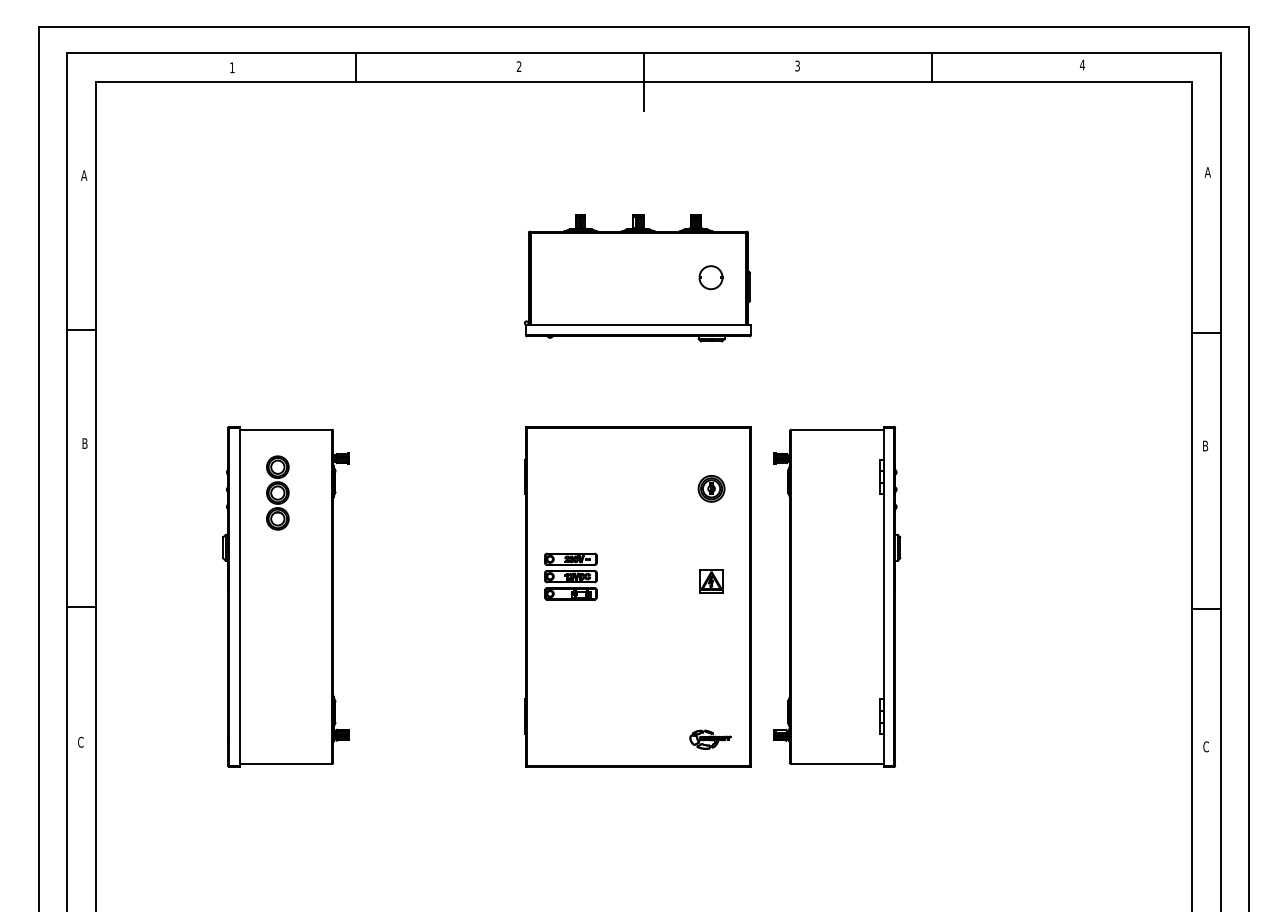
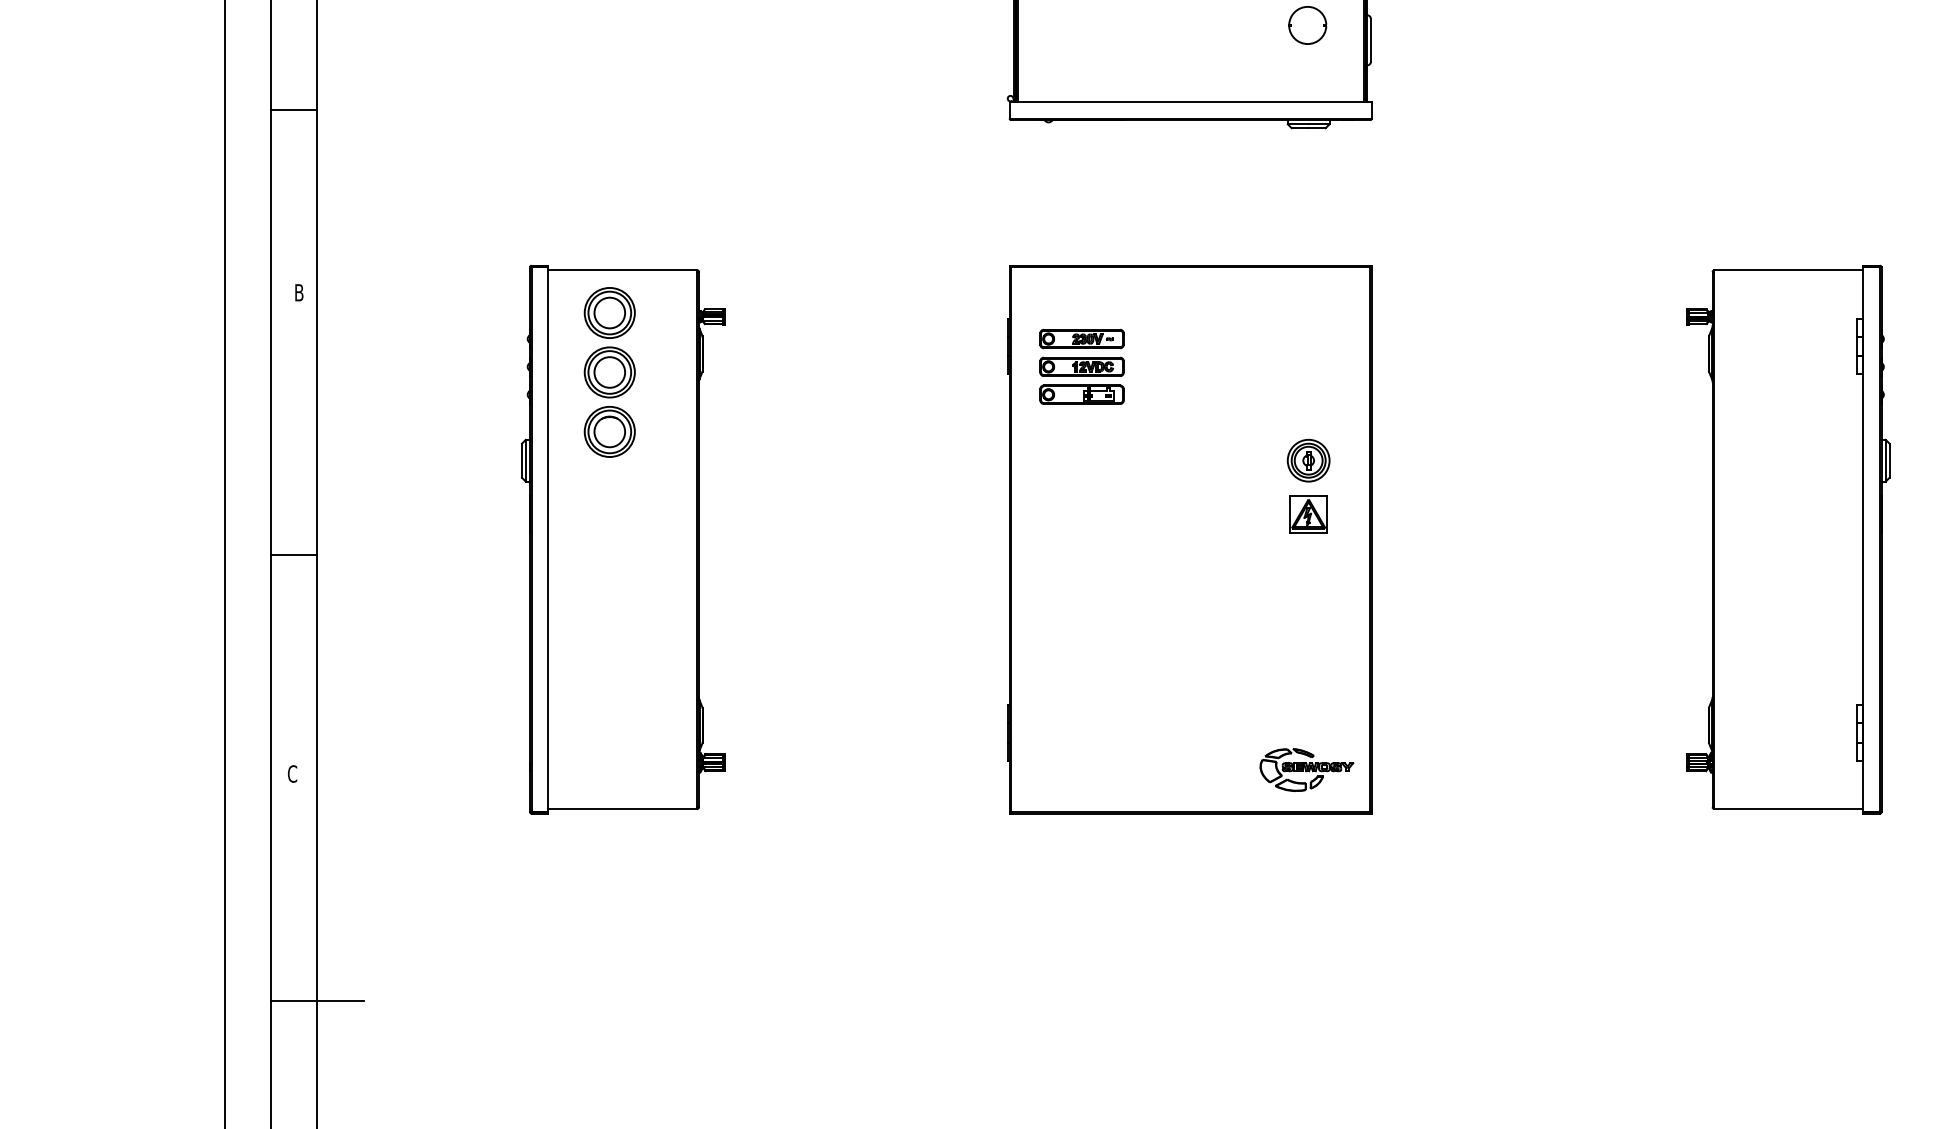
part: (711, 488) -> (1308, 460), moved
part: (277, 492) -> (609, 371), size x1.43
part: (570, 576) -> (1081, 366), moved
part: (837, 596) -> (1788, 539), moved
part: (710, 739) -> (1306, 769), size x1.43
line: (96, 883) -> (317, 1001), added

